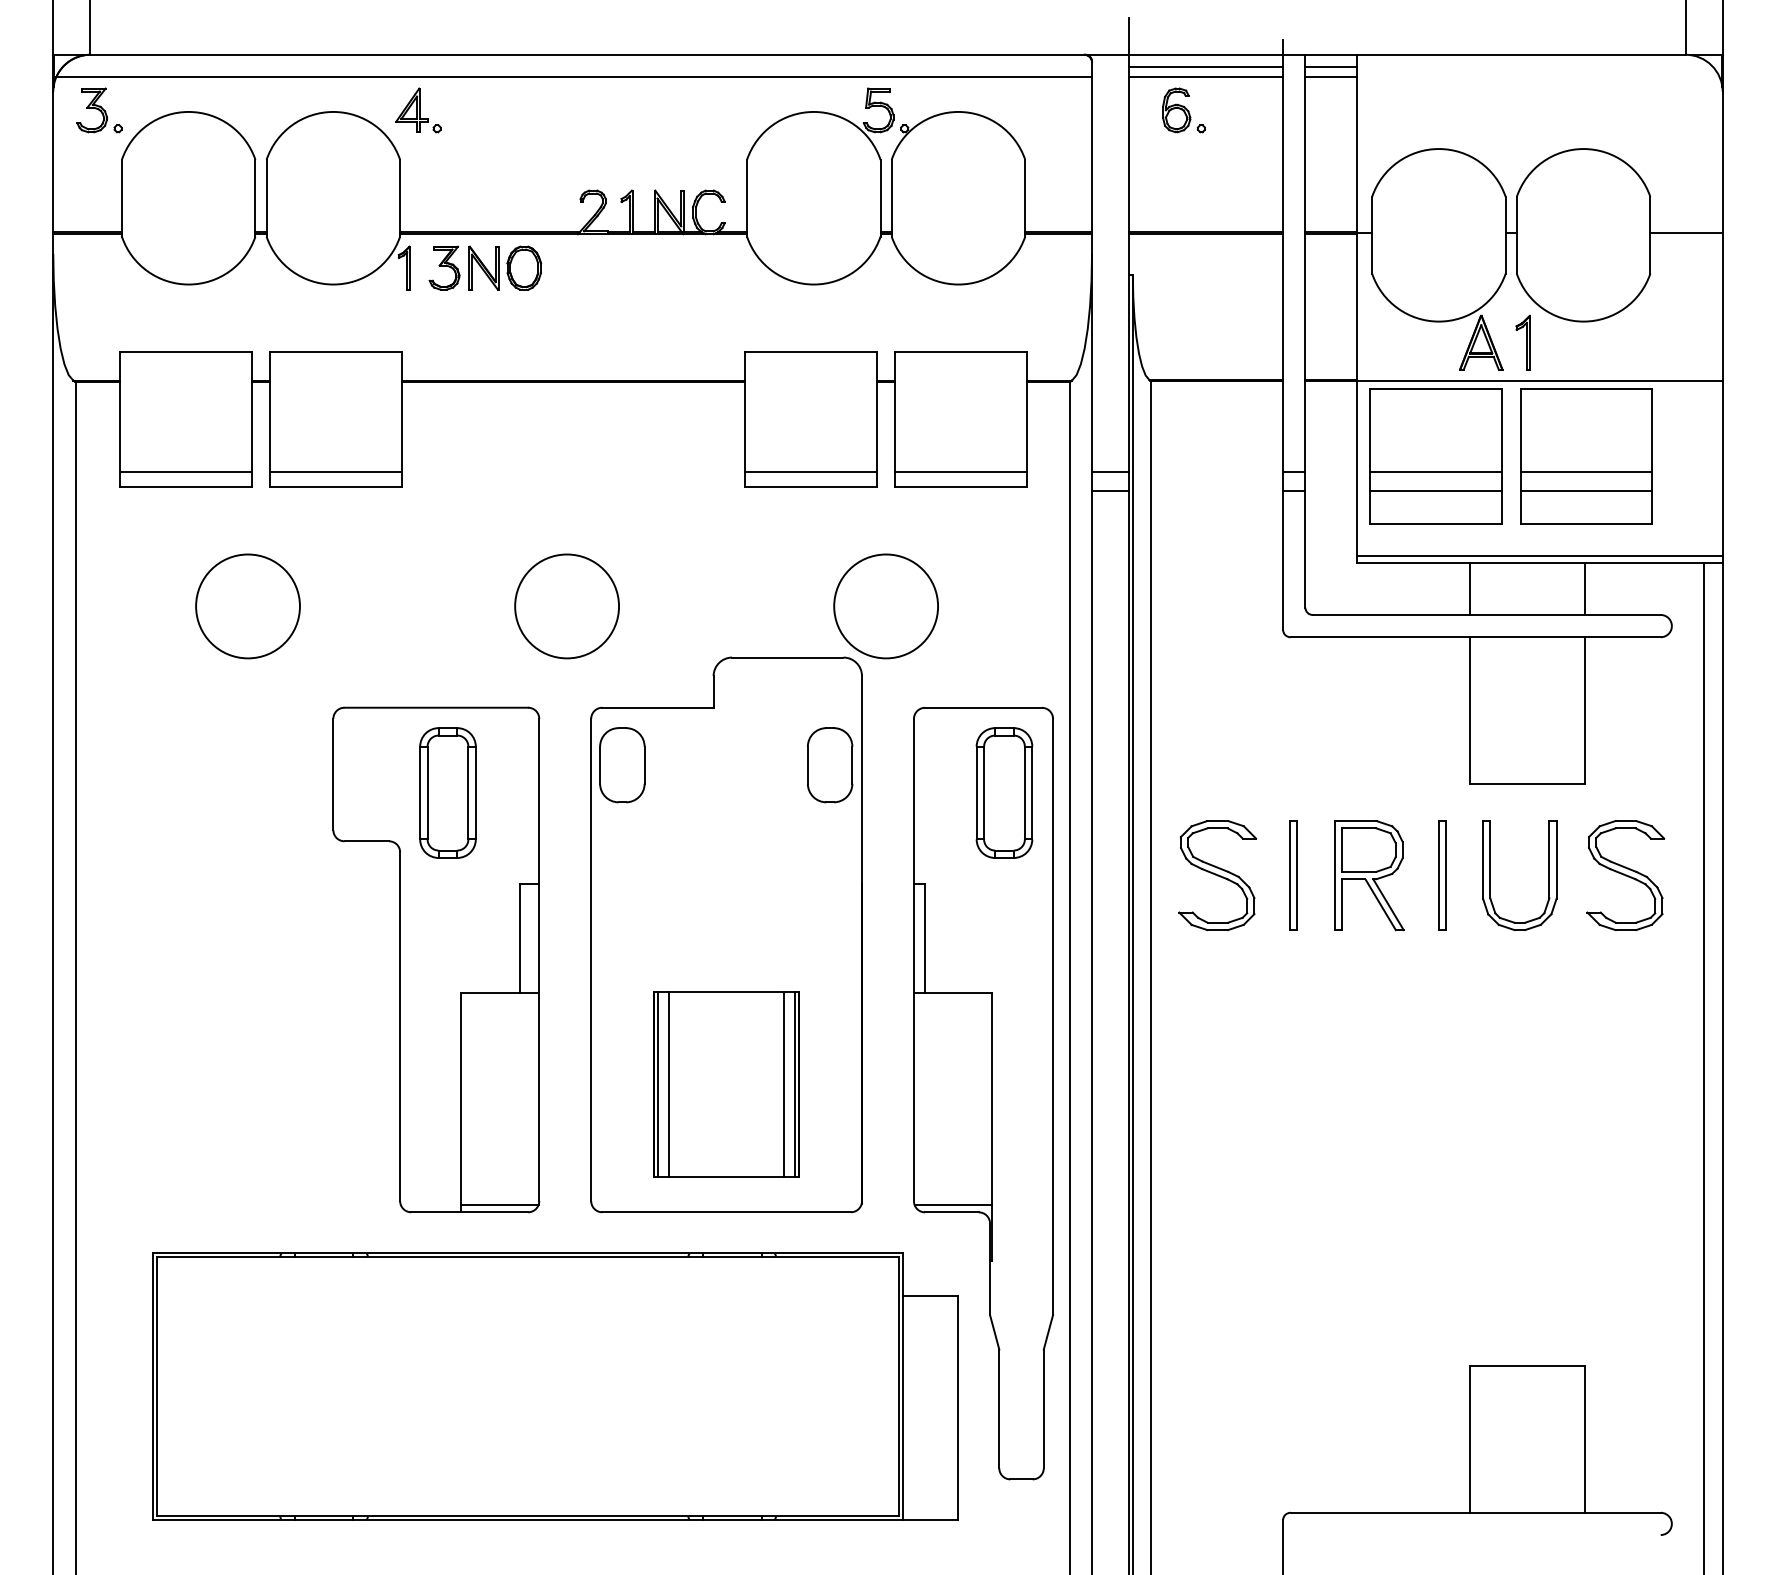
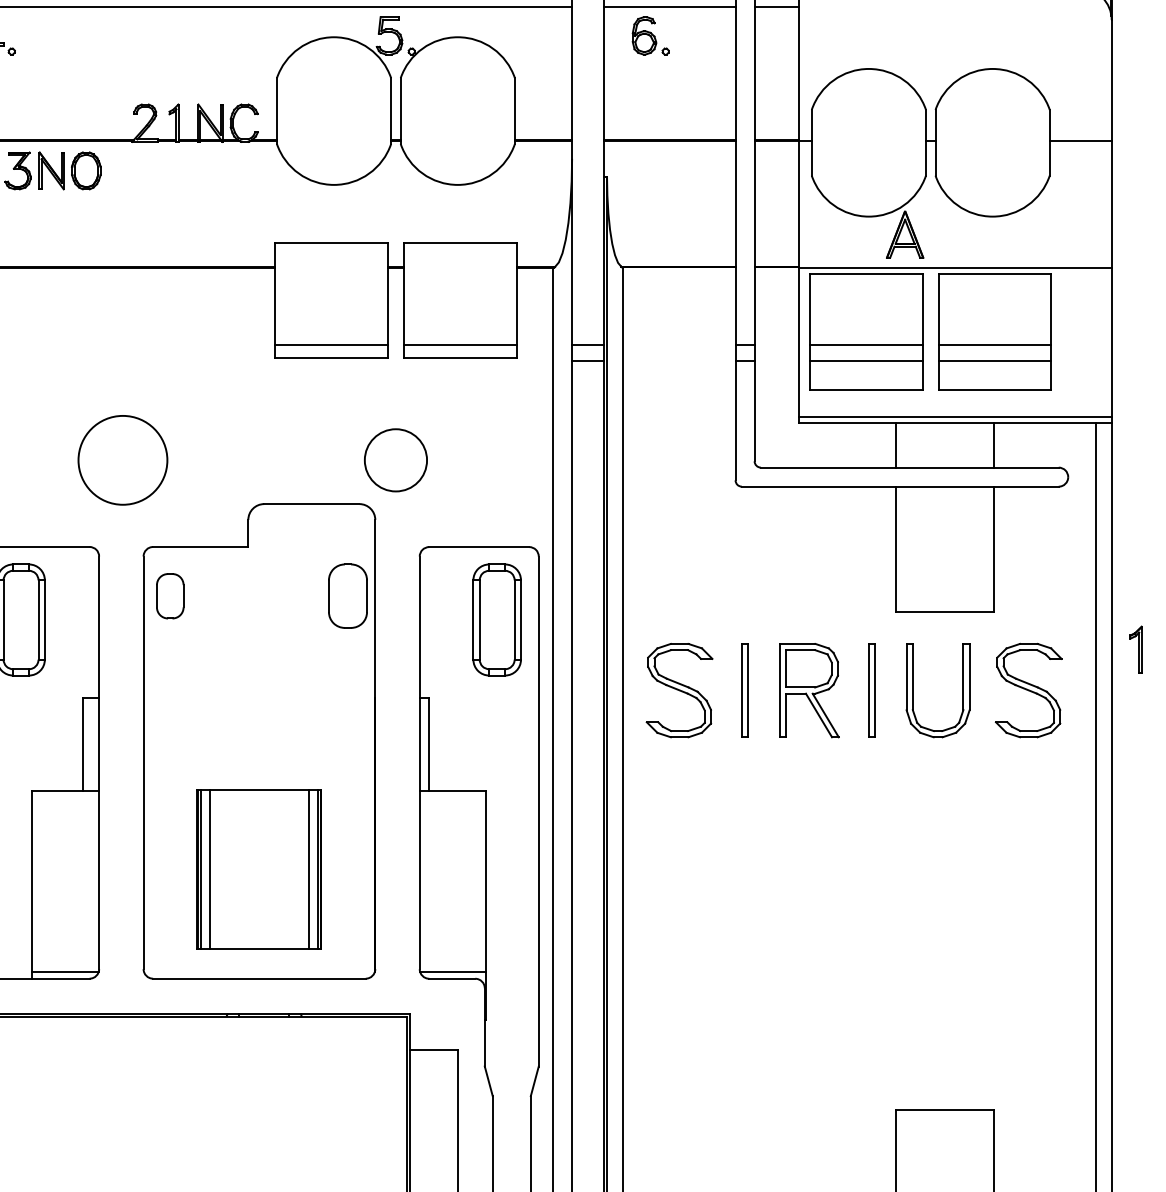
part: (1522, 342) -> (1135, 649), moved
circle: (886, 606) -> (396, 460), size x0.7
part: (622, 765) -> (170, 596), size x0.7

